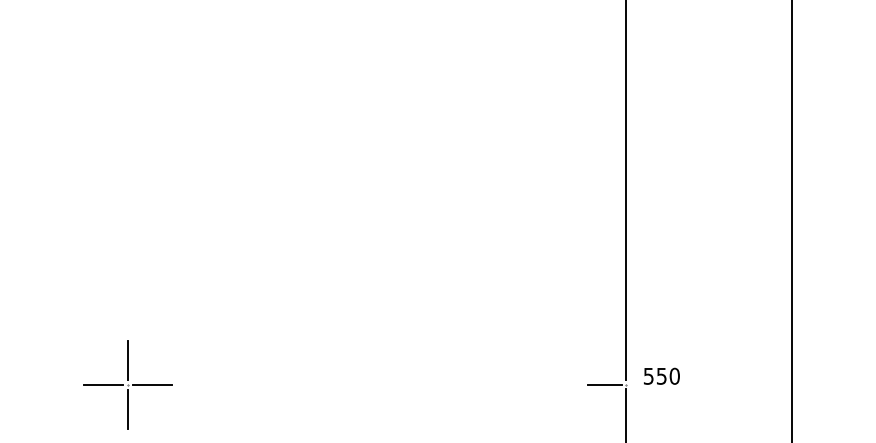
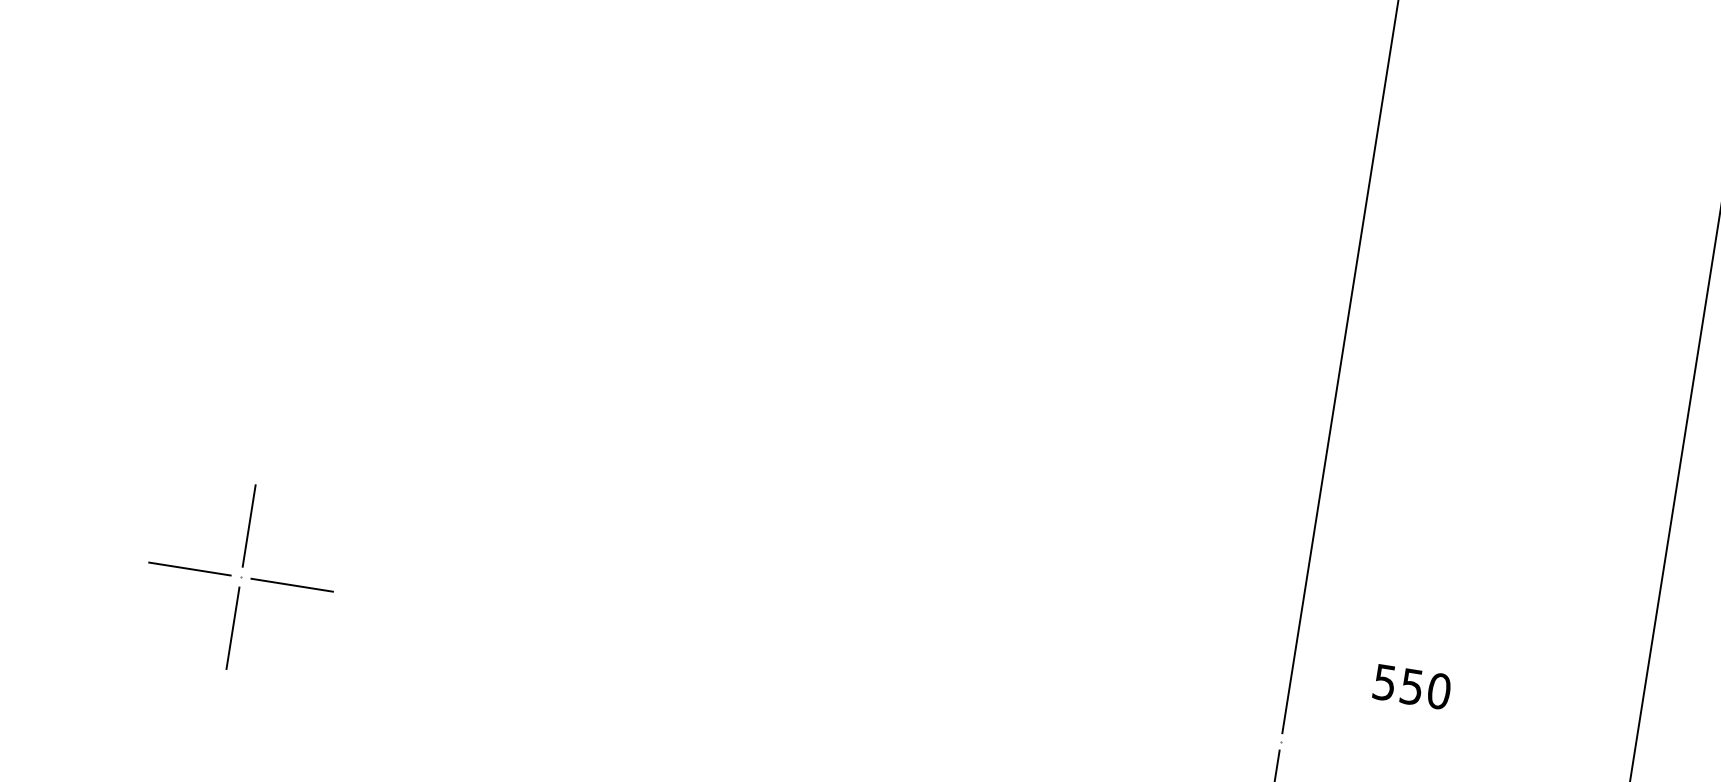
text: (661, 375) -> (1411, 685), moved
line: (604, 384) -> (1236, 734), removed

